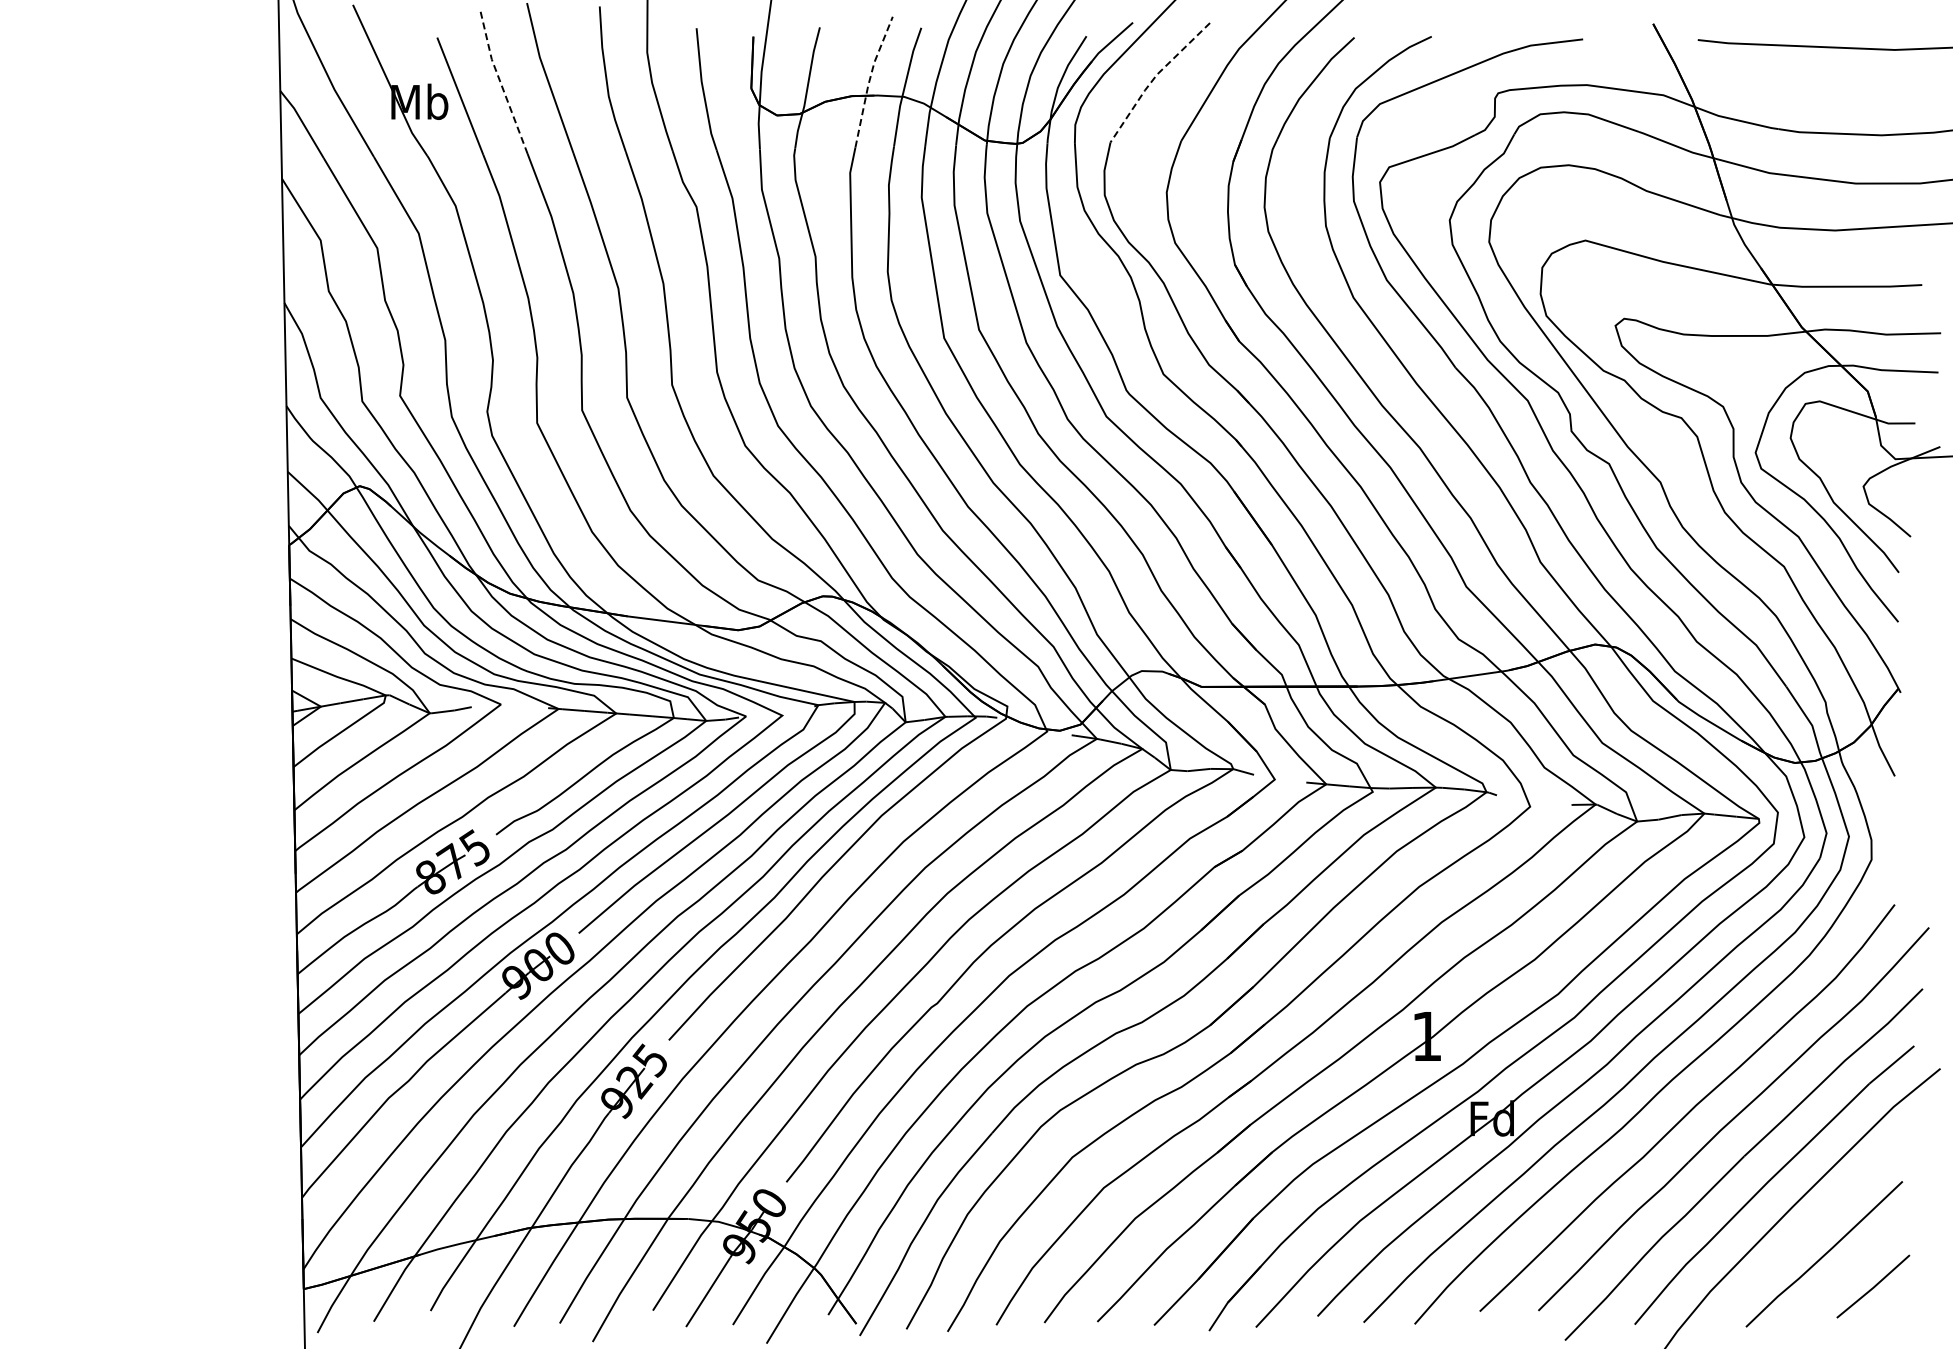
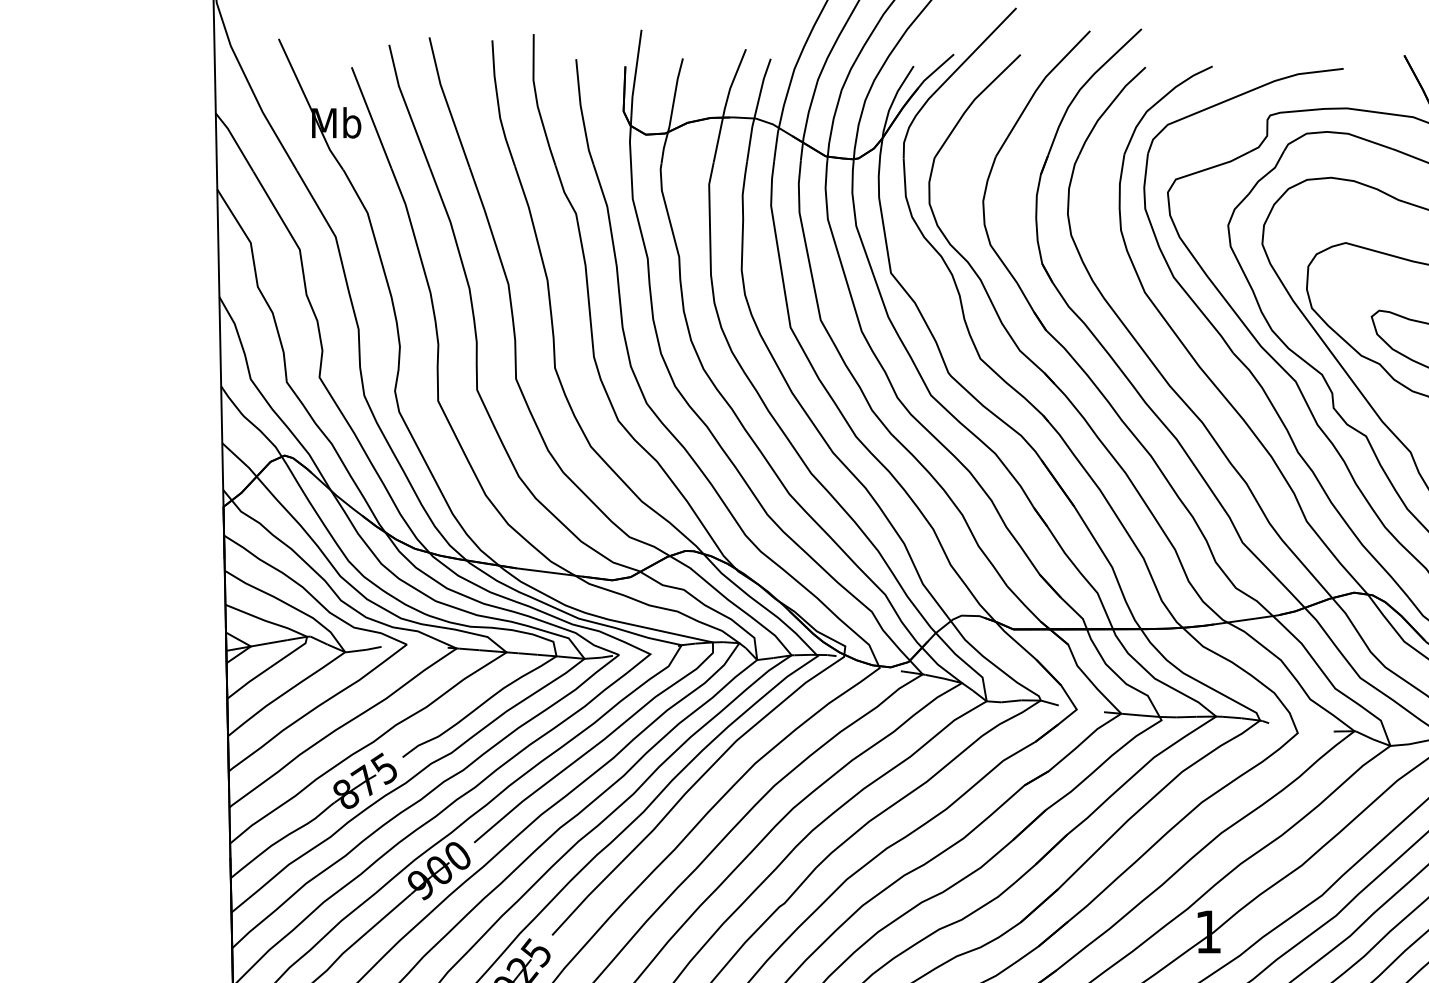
line: (1154, 78) -> (972, 102), dashed -> solid
line: (869, 80) -> (725, 104), dashed -> solid
line: (500, 82) -> (406, 106), dashed -> solid

